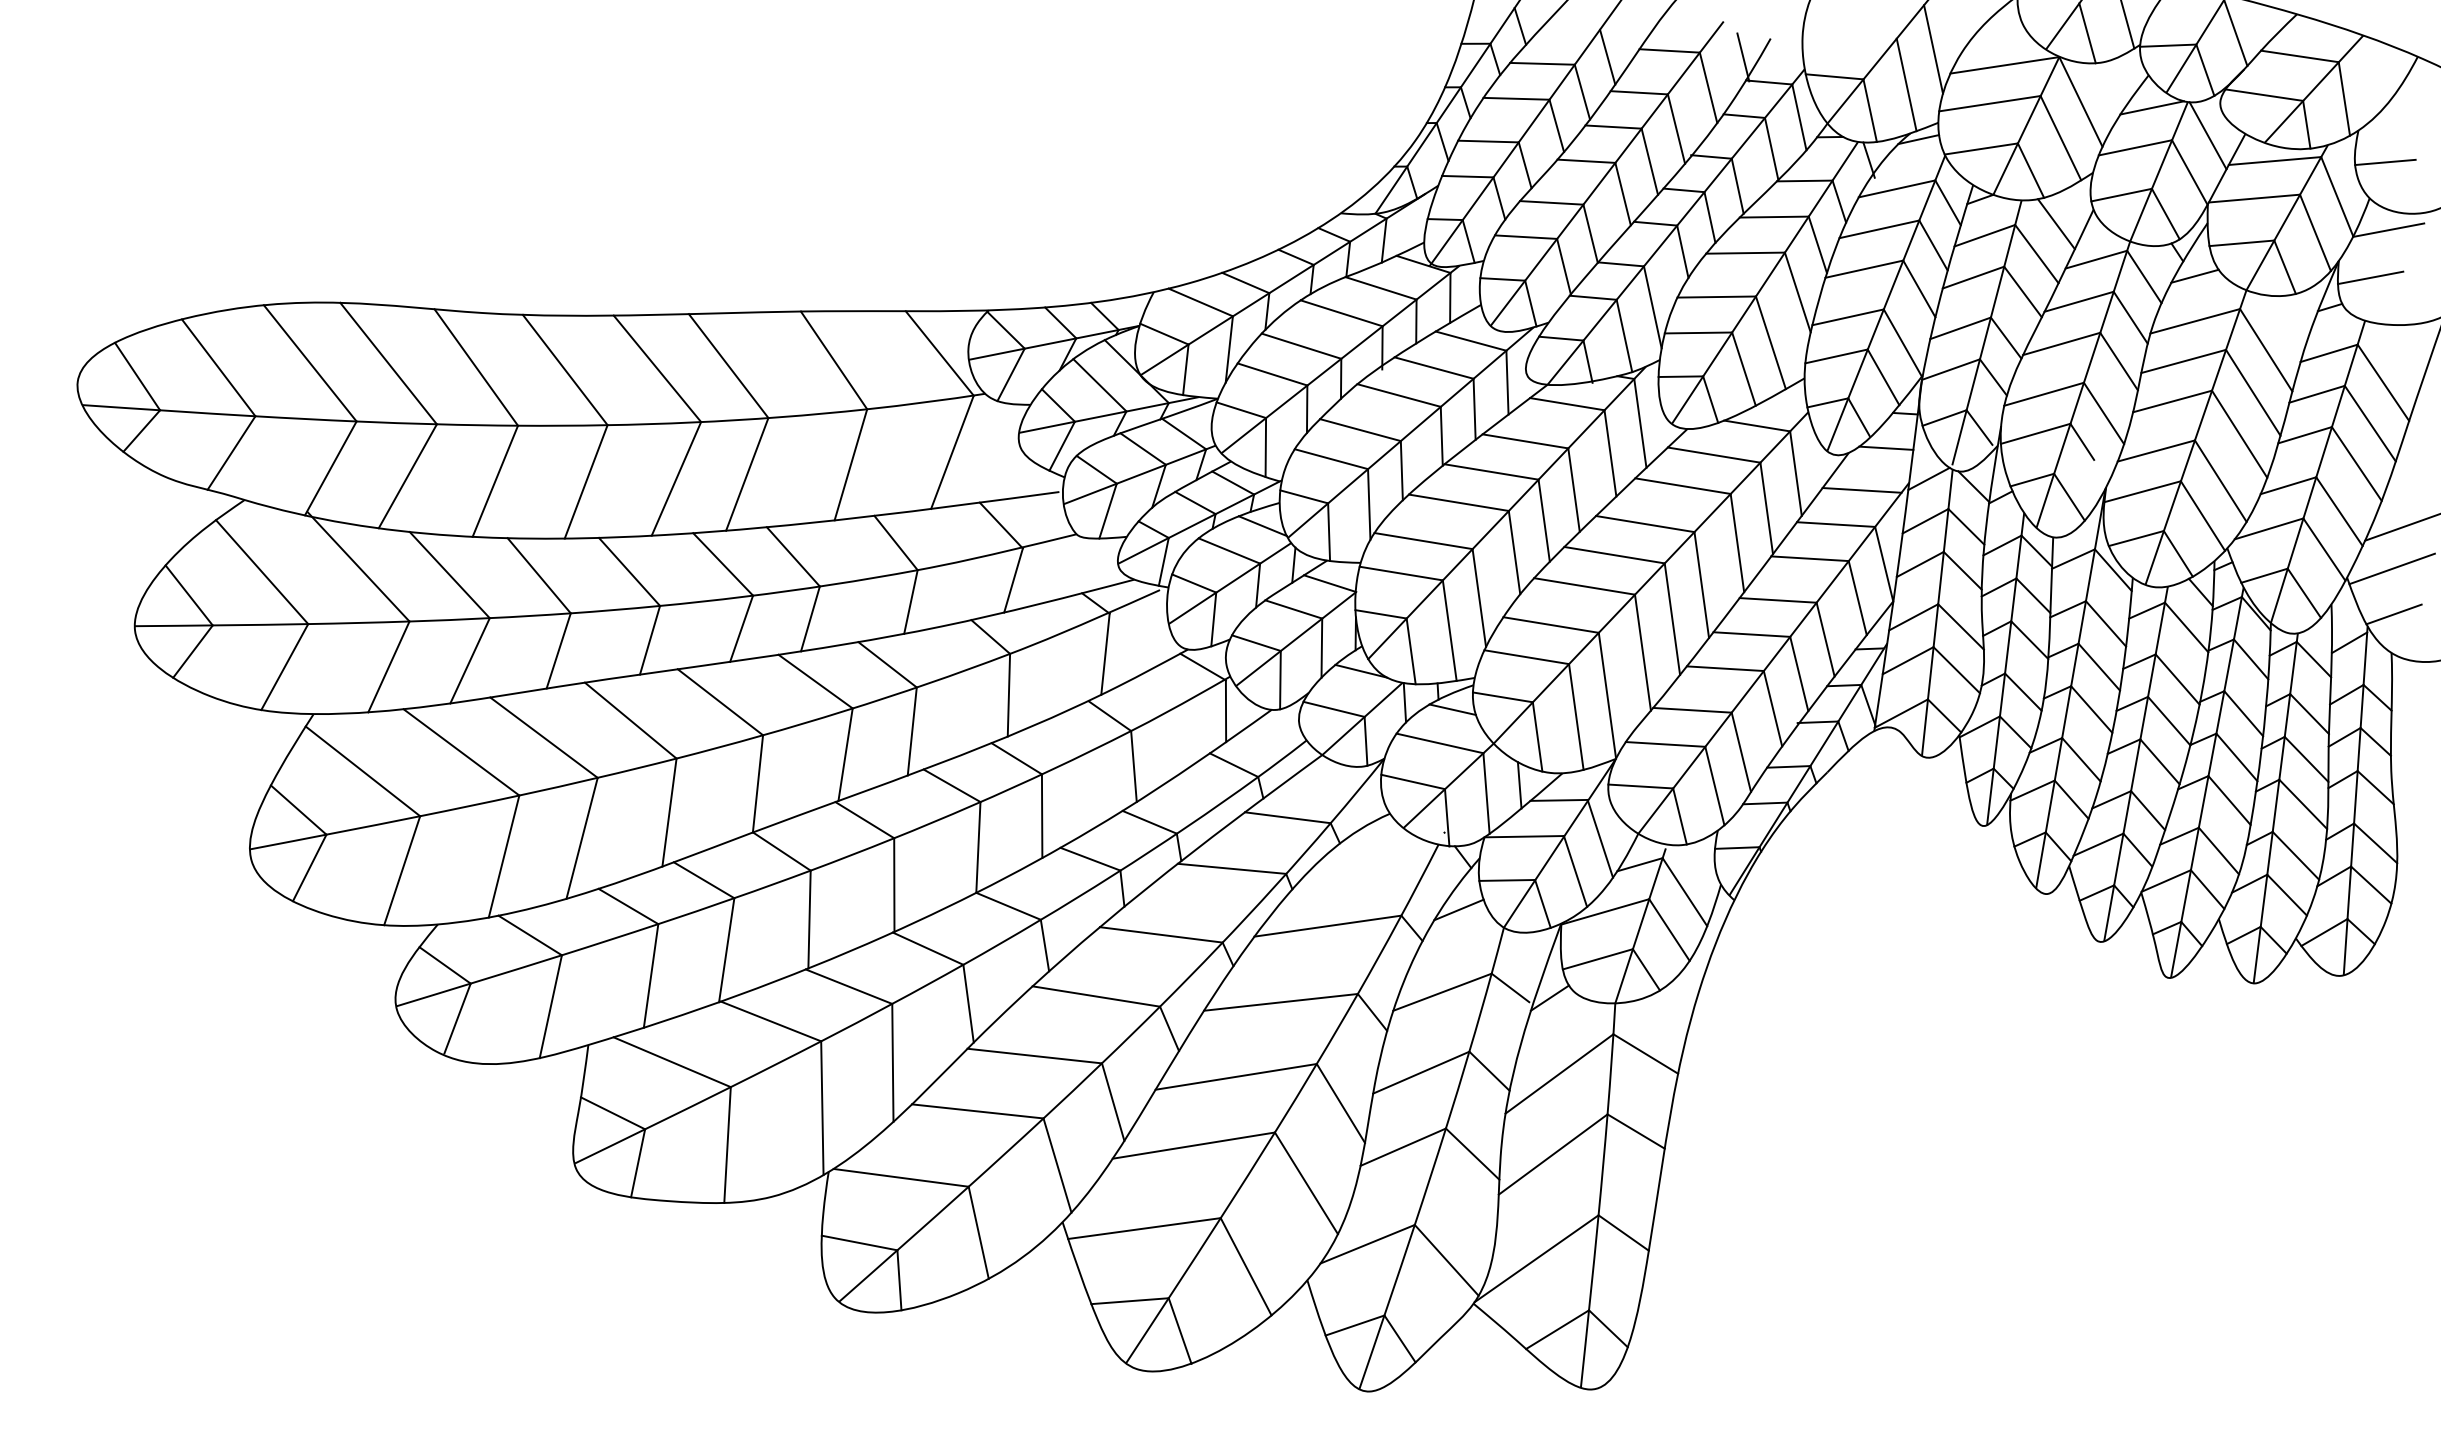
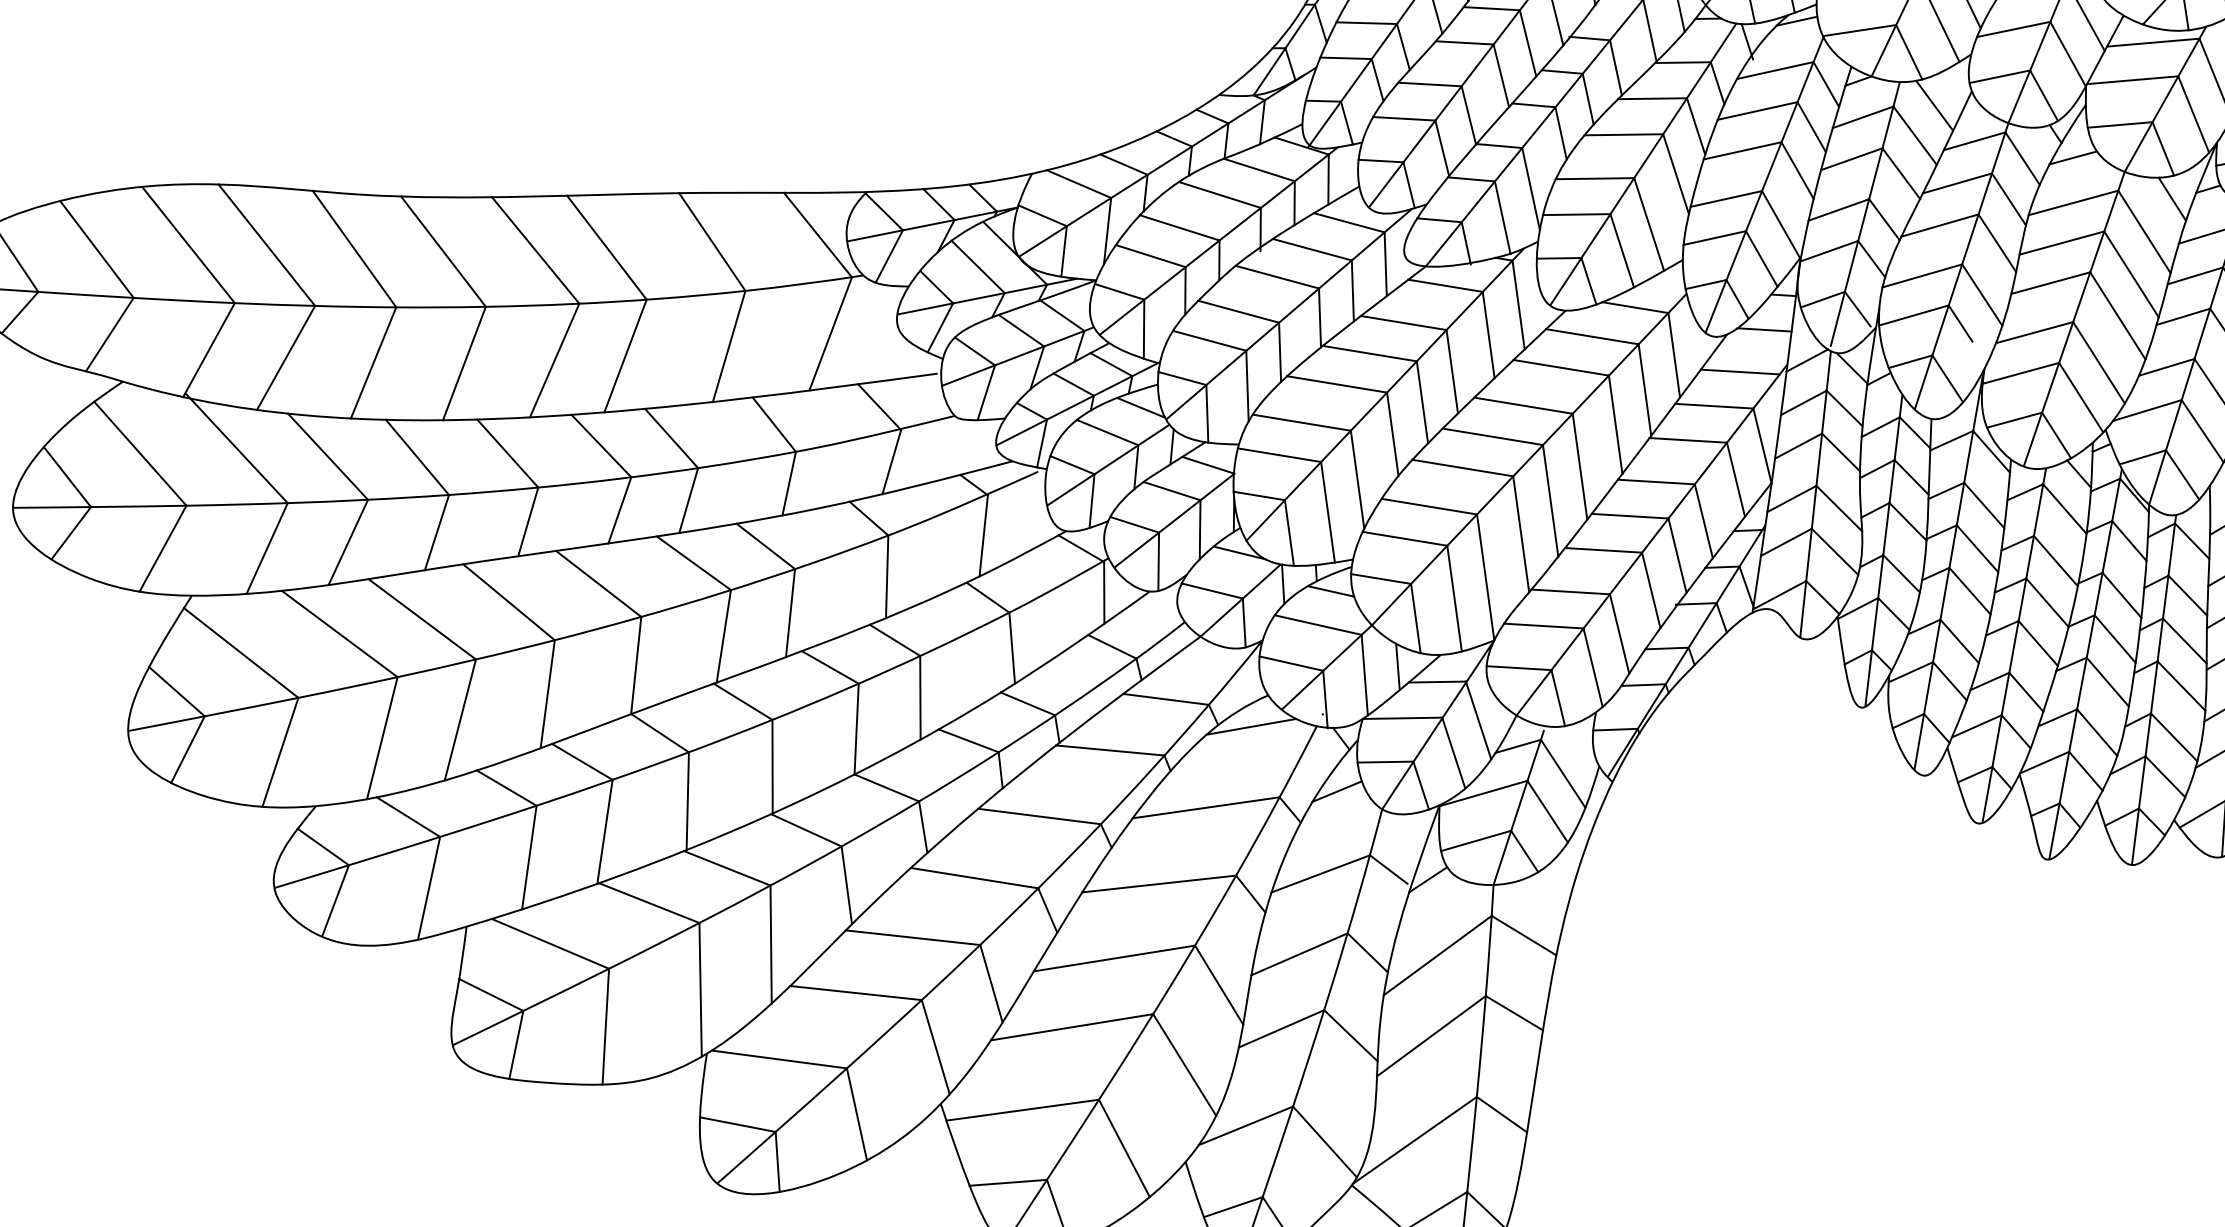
line: (2293, 317) -> (2171, 199), added
line: (1372, 845) -> (1250, 727), added

